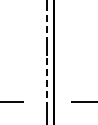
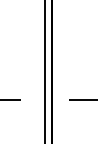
line: (46, 24) -> (44, 22), dashed -> solid
line: (46, 83) -> (44, 81), dashed -> solid

